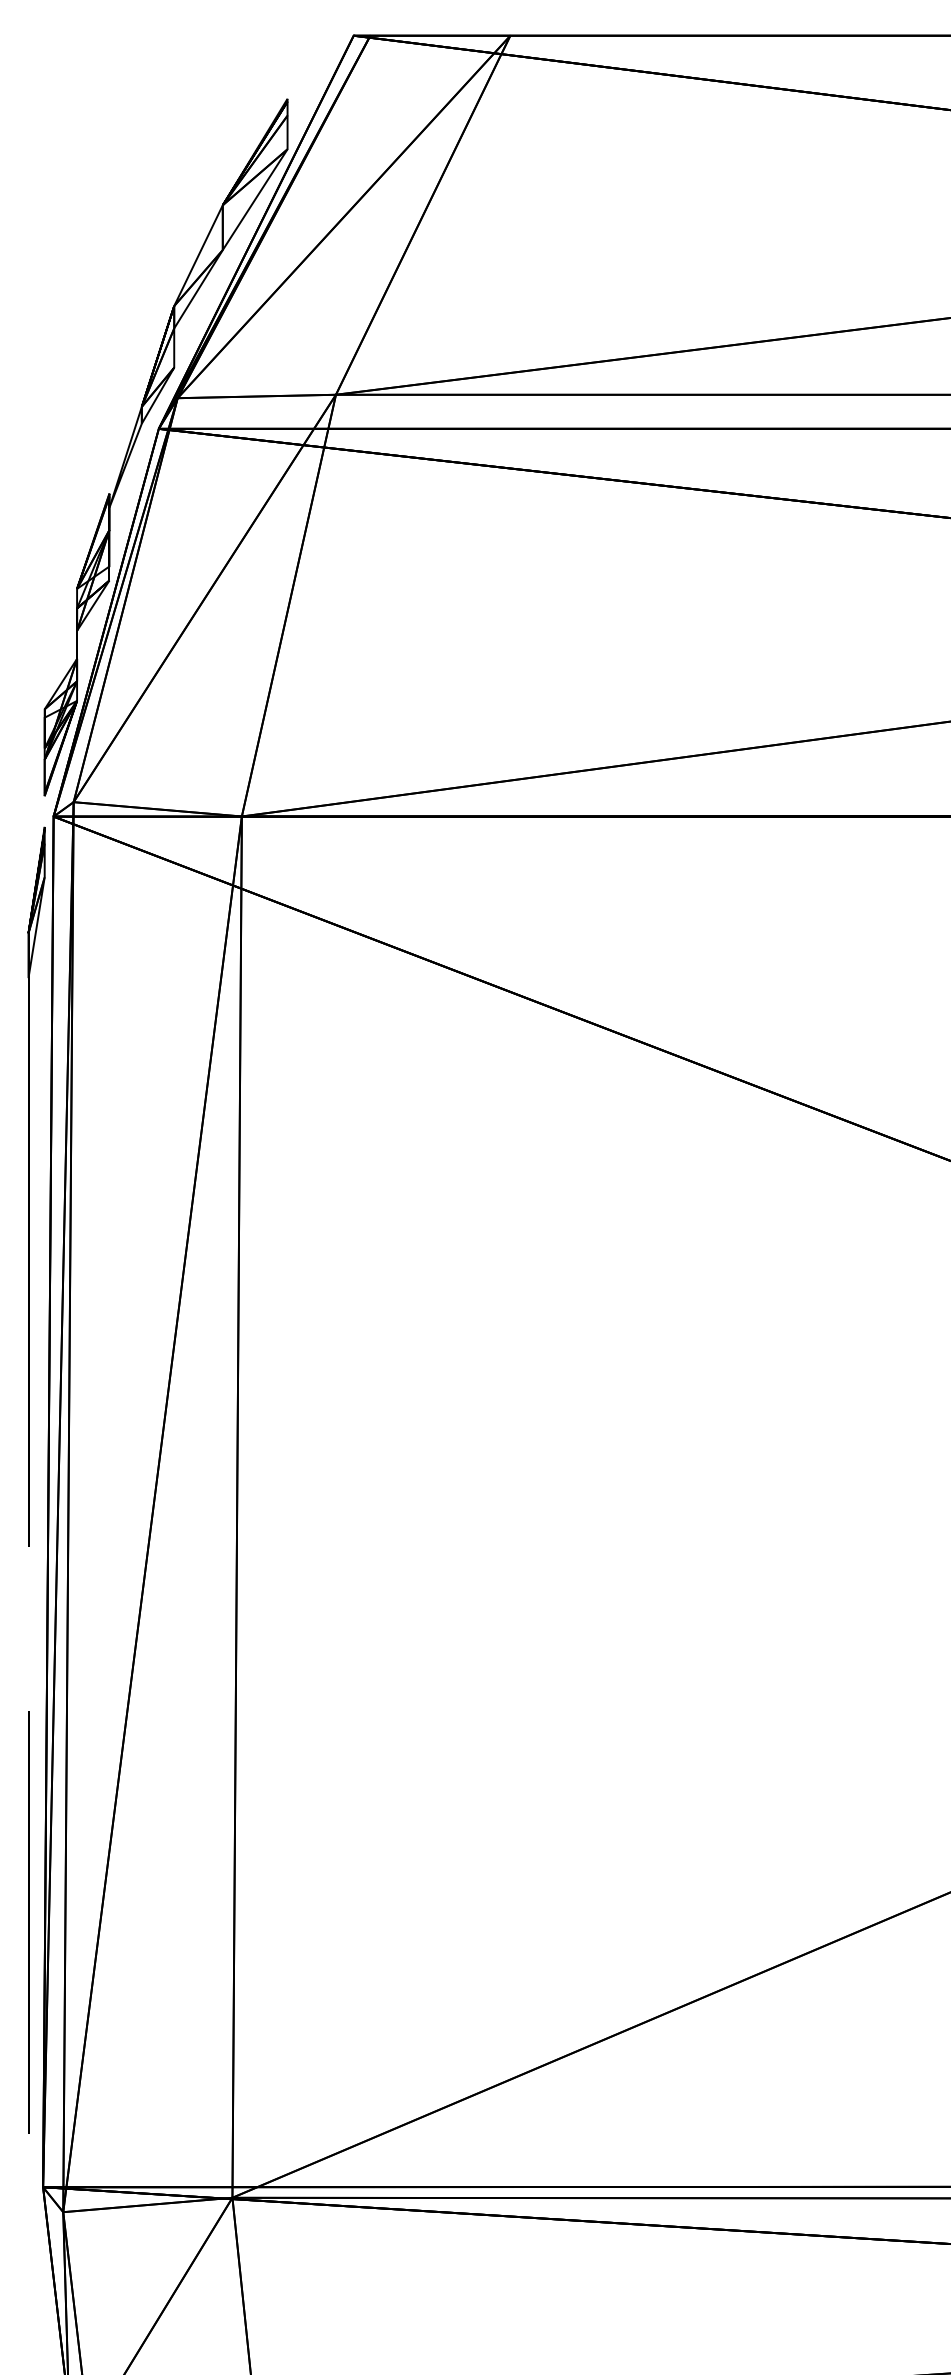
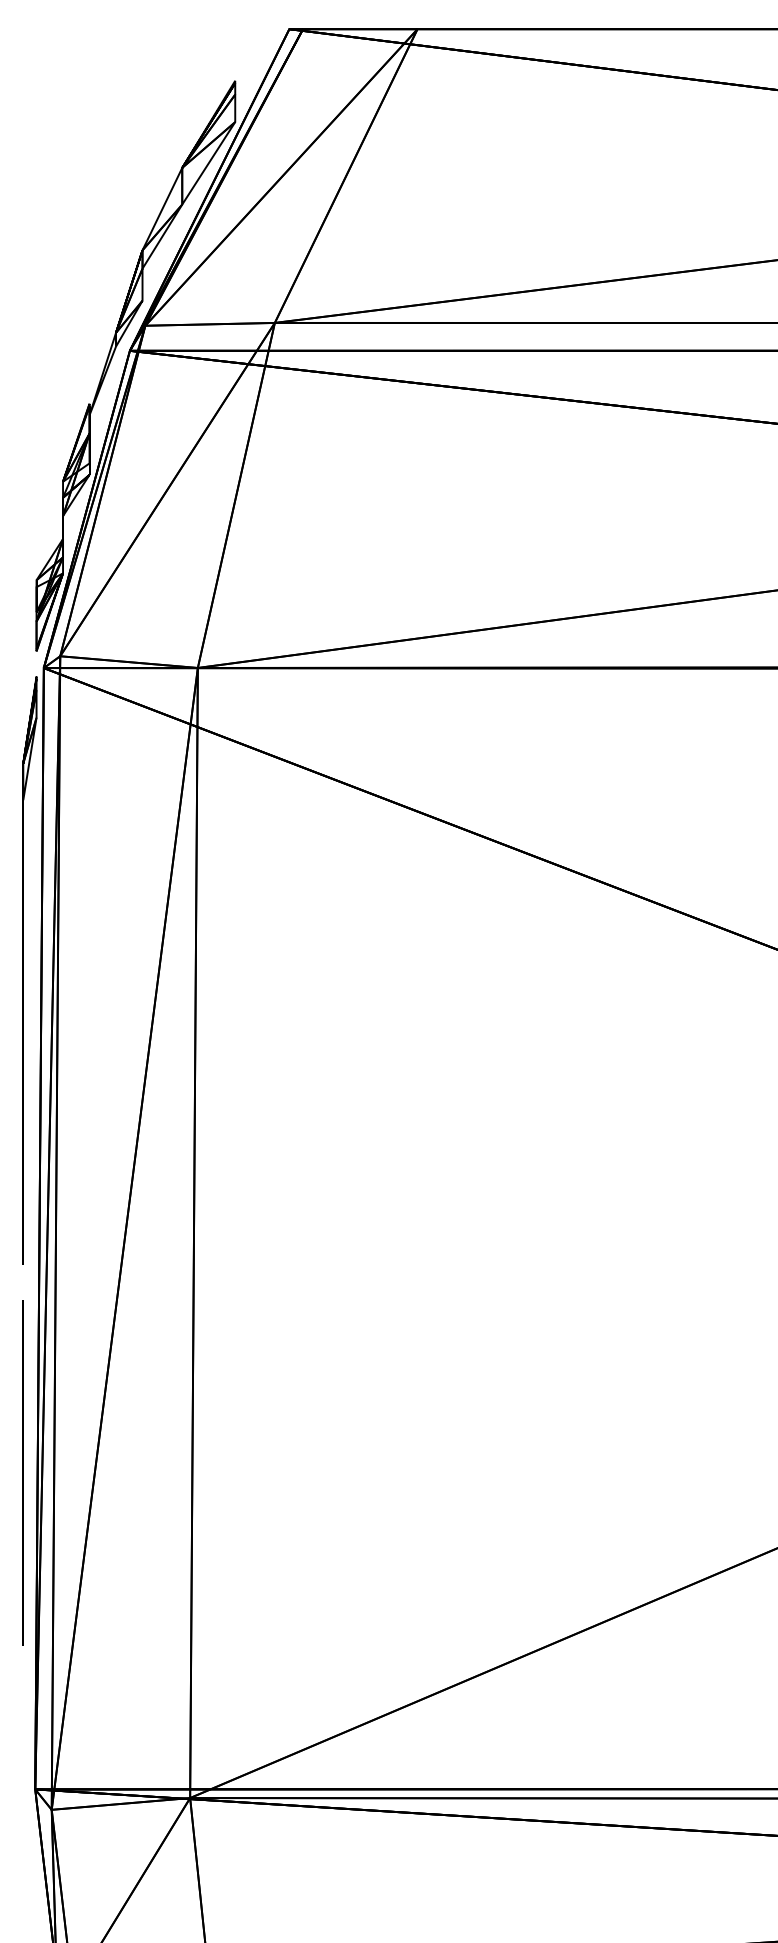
line: (27, 1922) -> (22, 1472), moved

